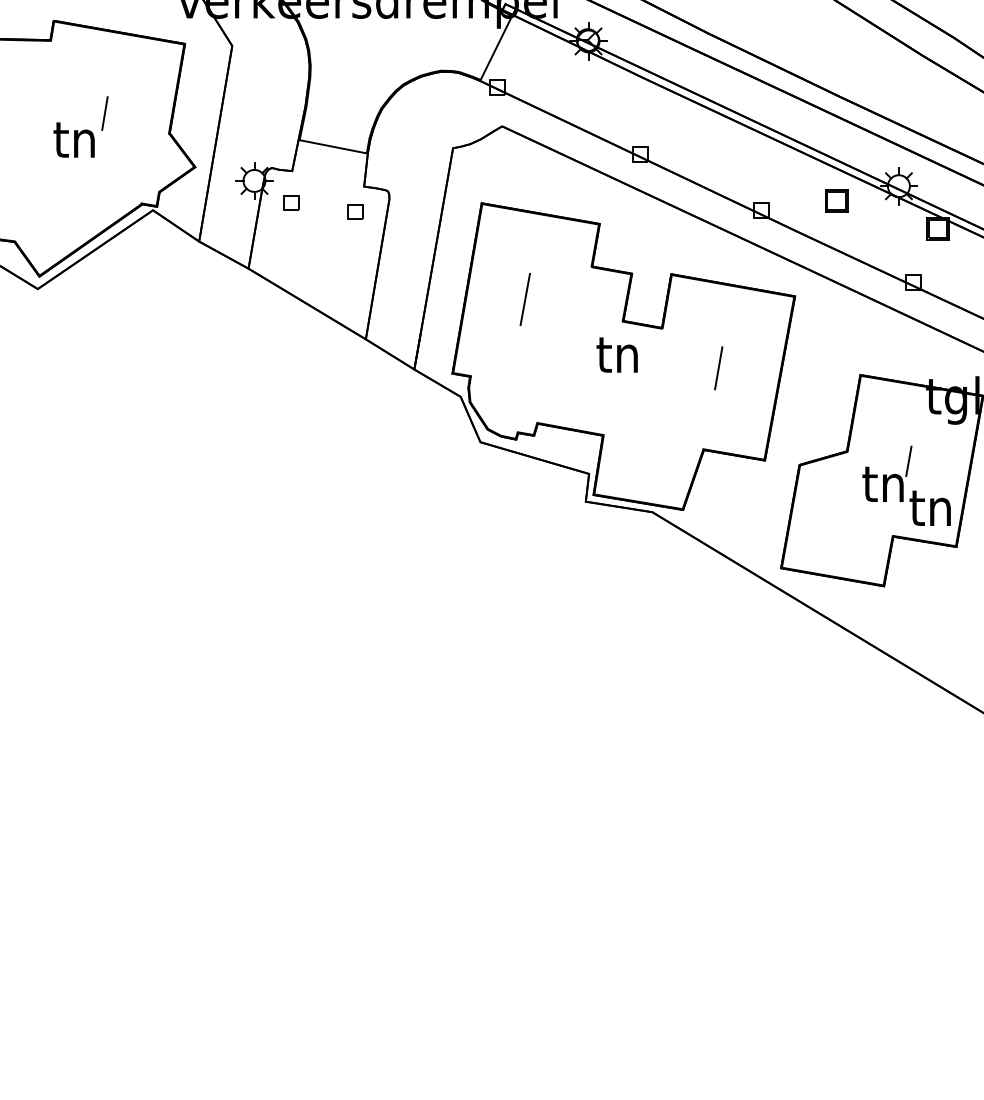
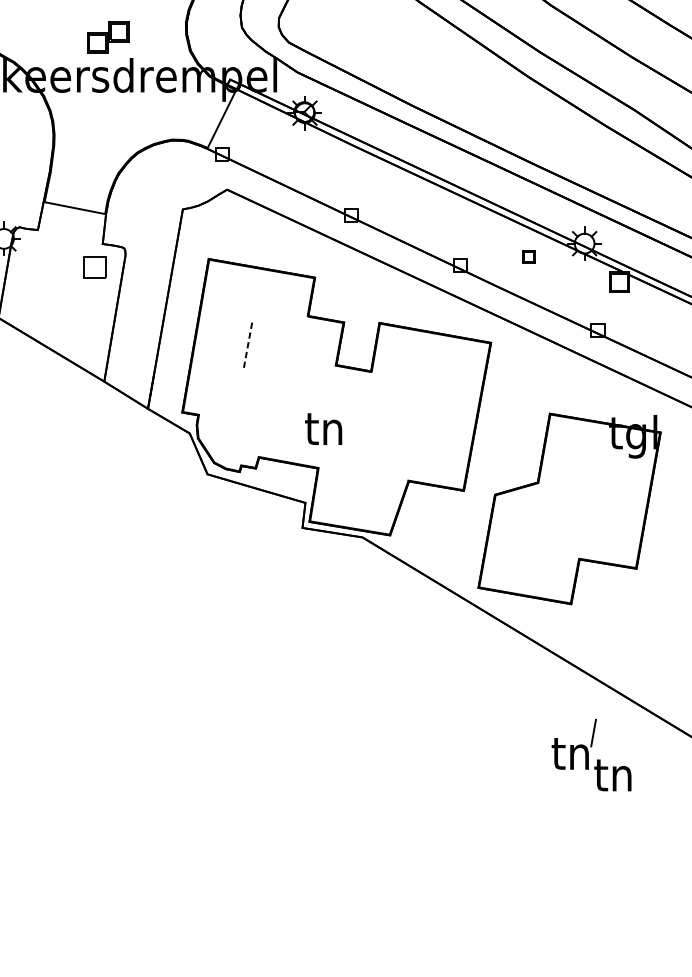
part: (836, 200) -> (528, 256), size x0.6
part: (291, 202) -> (37, 258), removed
part: (355, 211) -> (94, 266), size x1.6
line: (525, 300) -> (248, 346), solid -> dashed
text: (616, 354) -> (322, 428), moved
line: (718, 368) -> (422, 407), removed
part: (906, 485) -> (591, 754), moved

